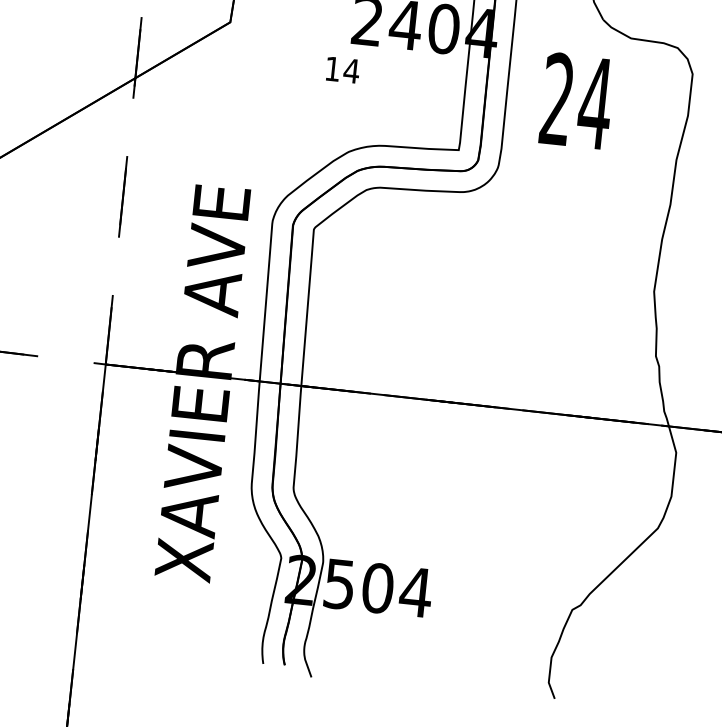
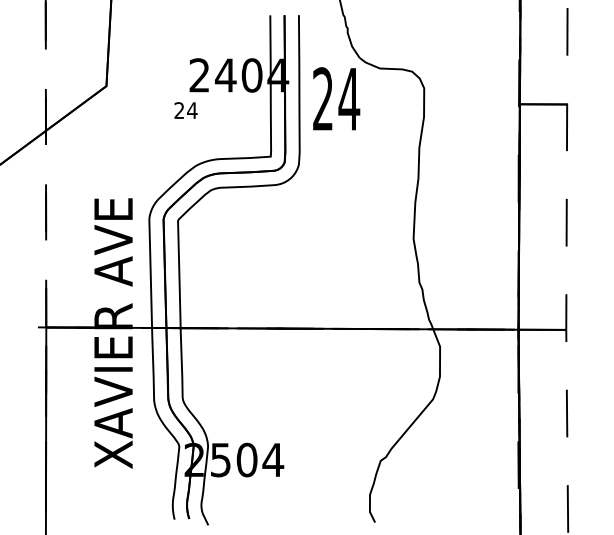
text: (331, 68) -> (178, 110), 14 -> 24
text: (576, 100) -> (336, 98), moved

